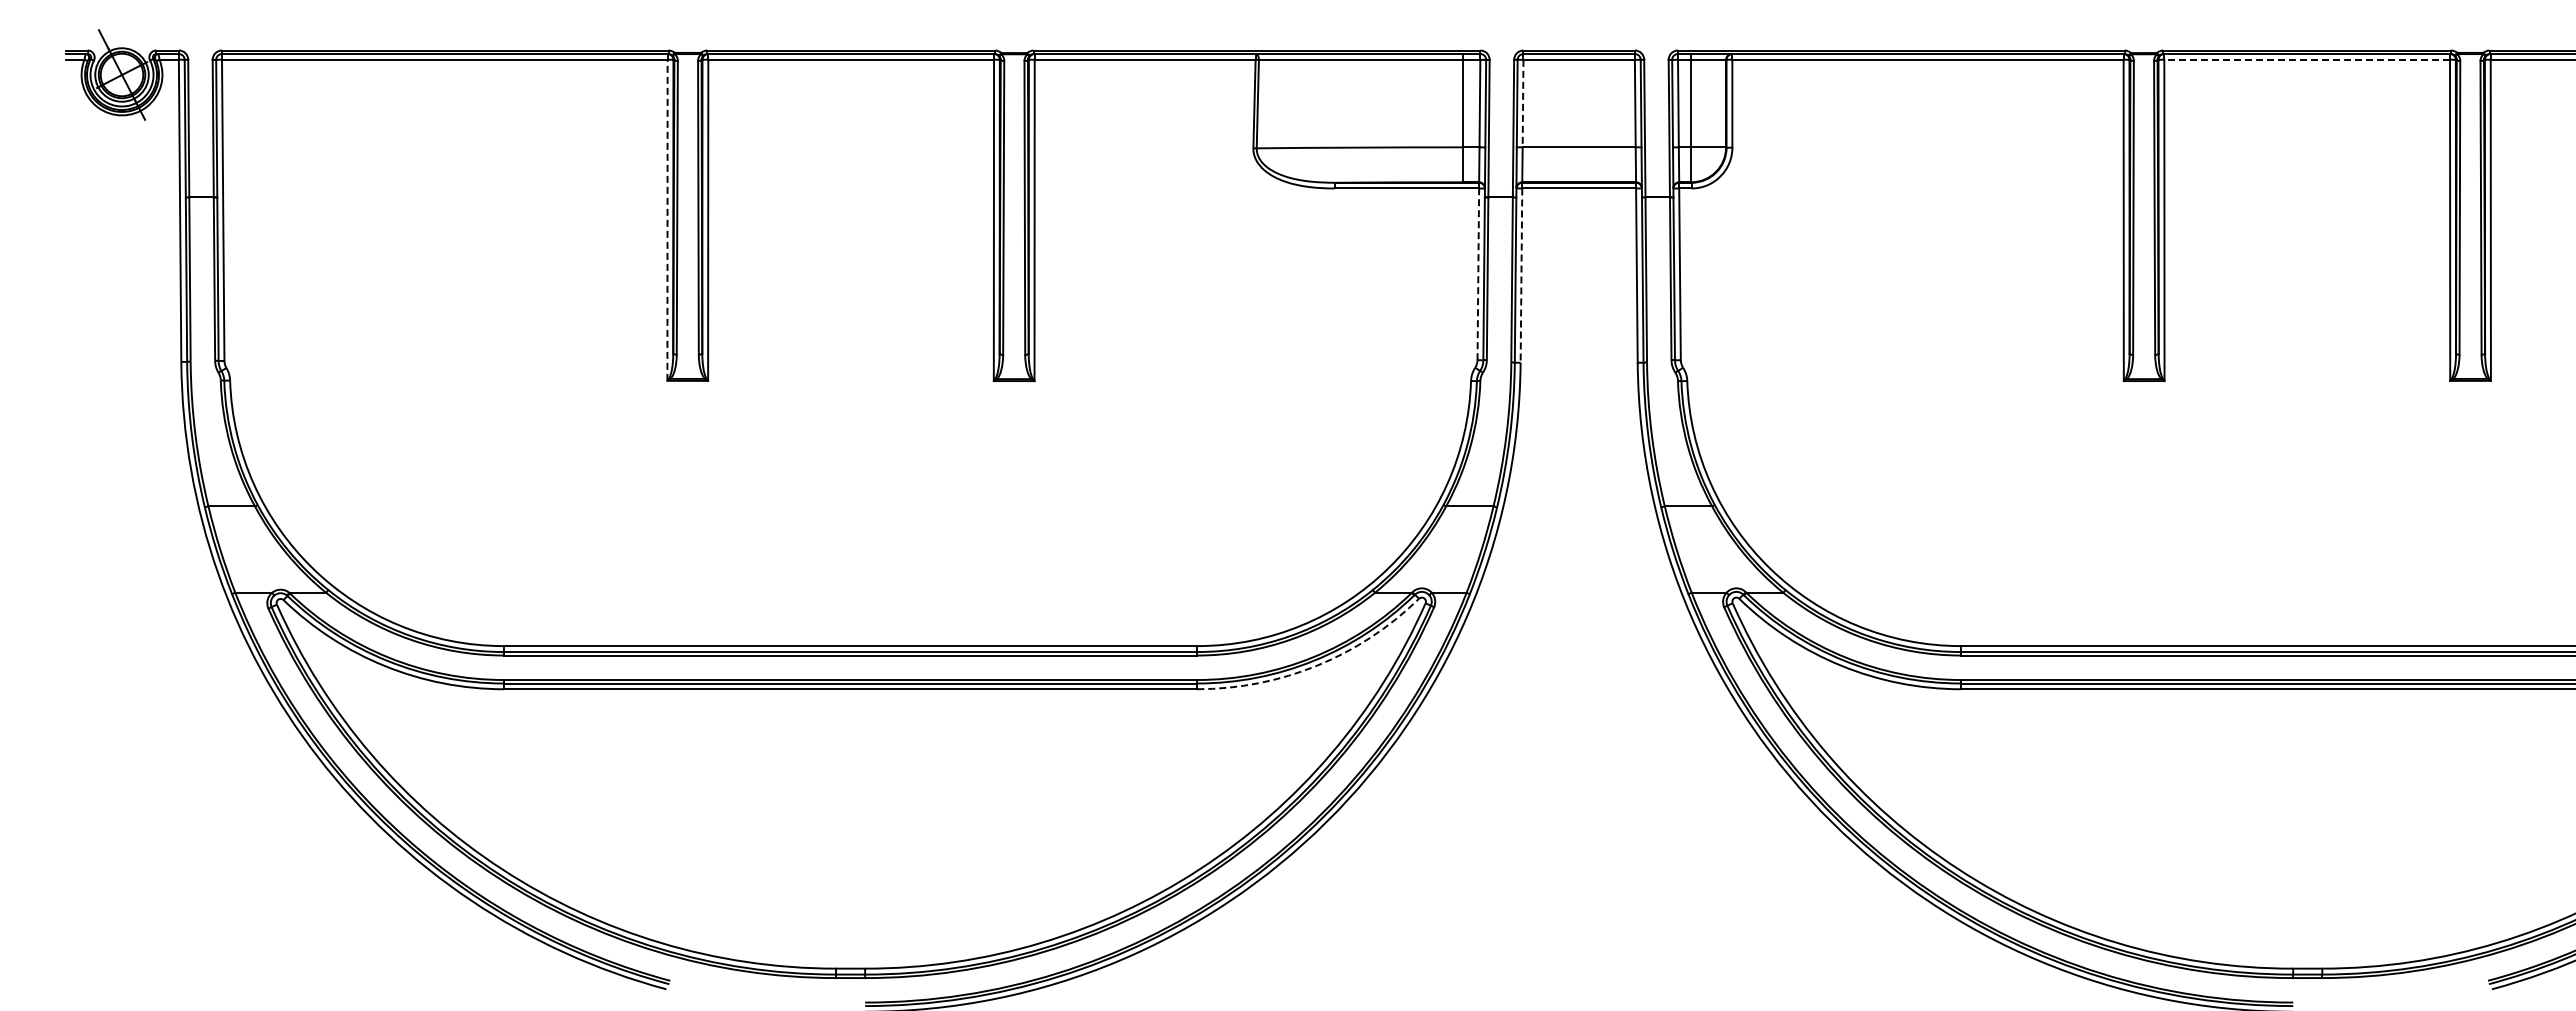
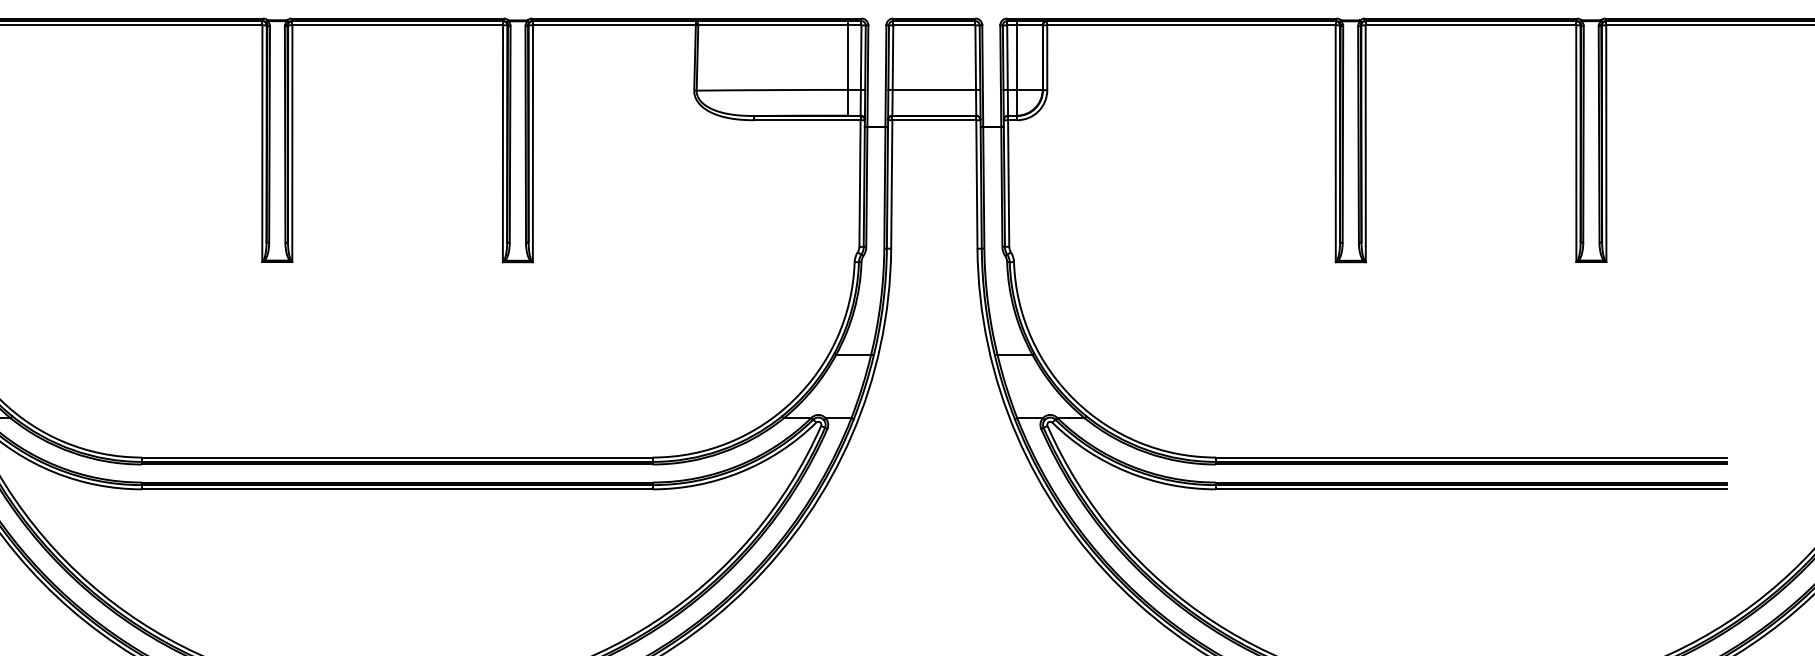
line: (2307, 59) -> (1471, 25), dashed -> solid
line: (1523, 103) -> (893, 57), dashed -> solid
line: (667, 220) -> (262, 143), dashed -> solid
line: (1478, 274) -> (860, 183), dashed -> solid
line: (1521, 276) -> (891, 185), dashed -> solid
arc: (1317, 665) -> (741, 471), dashed -> solid

